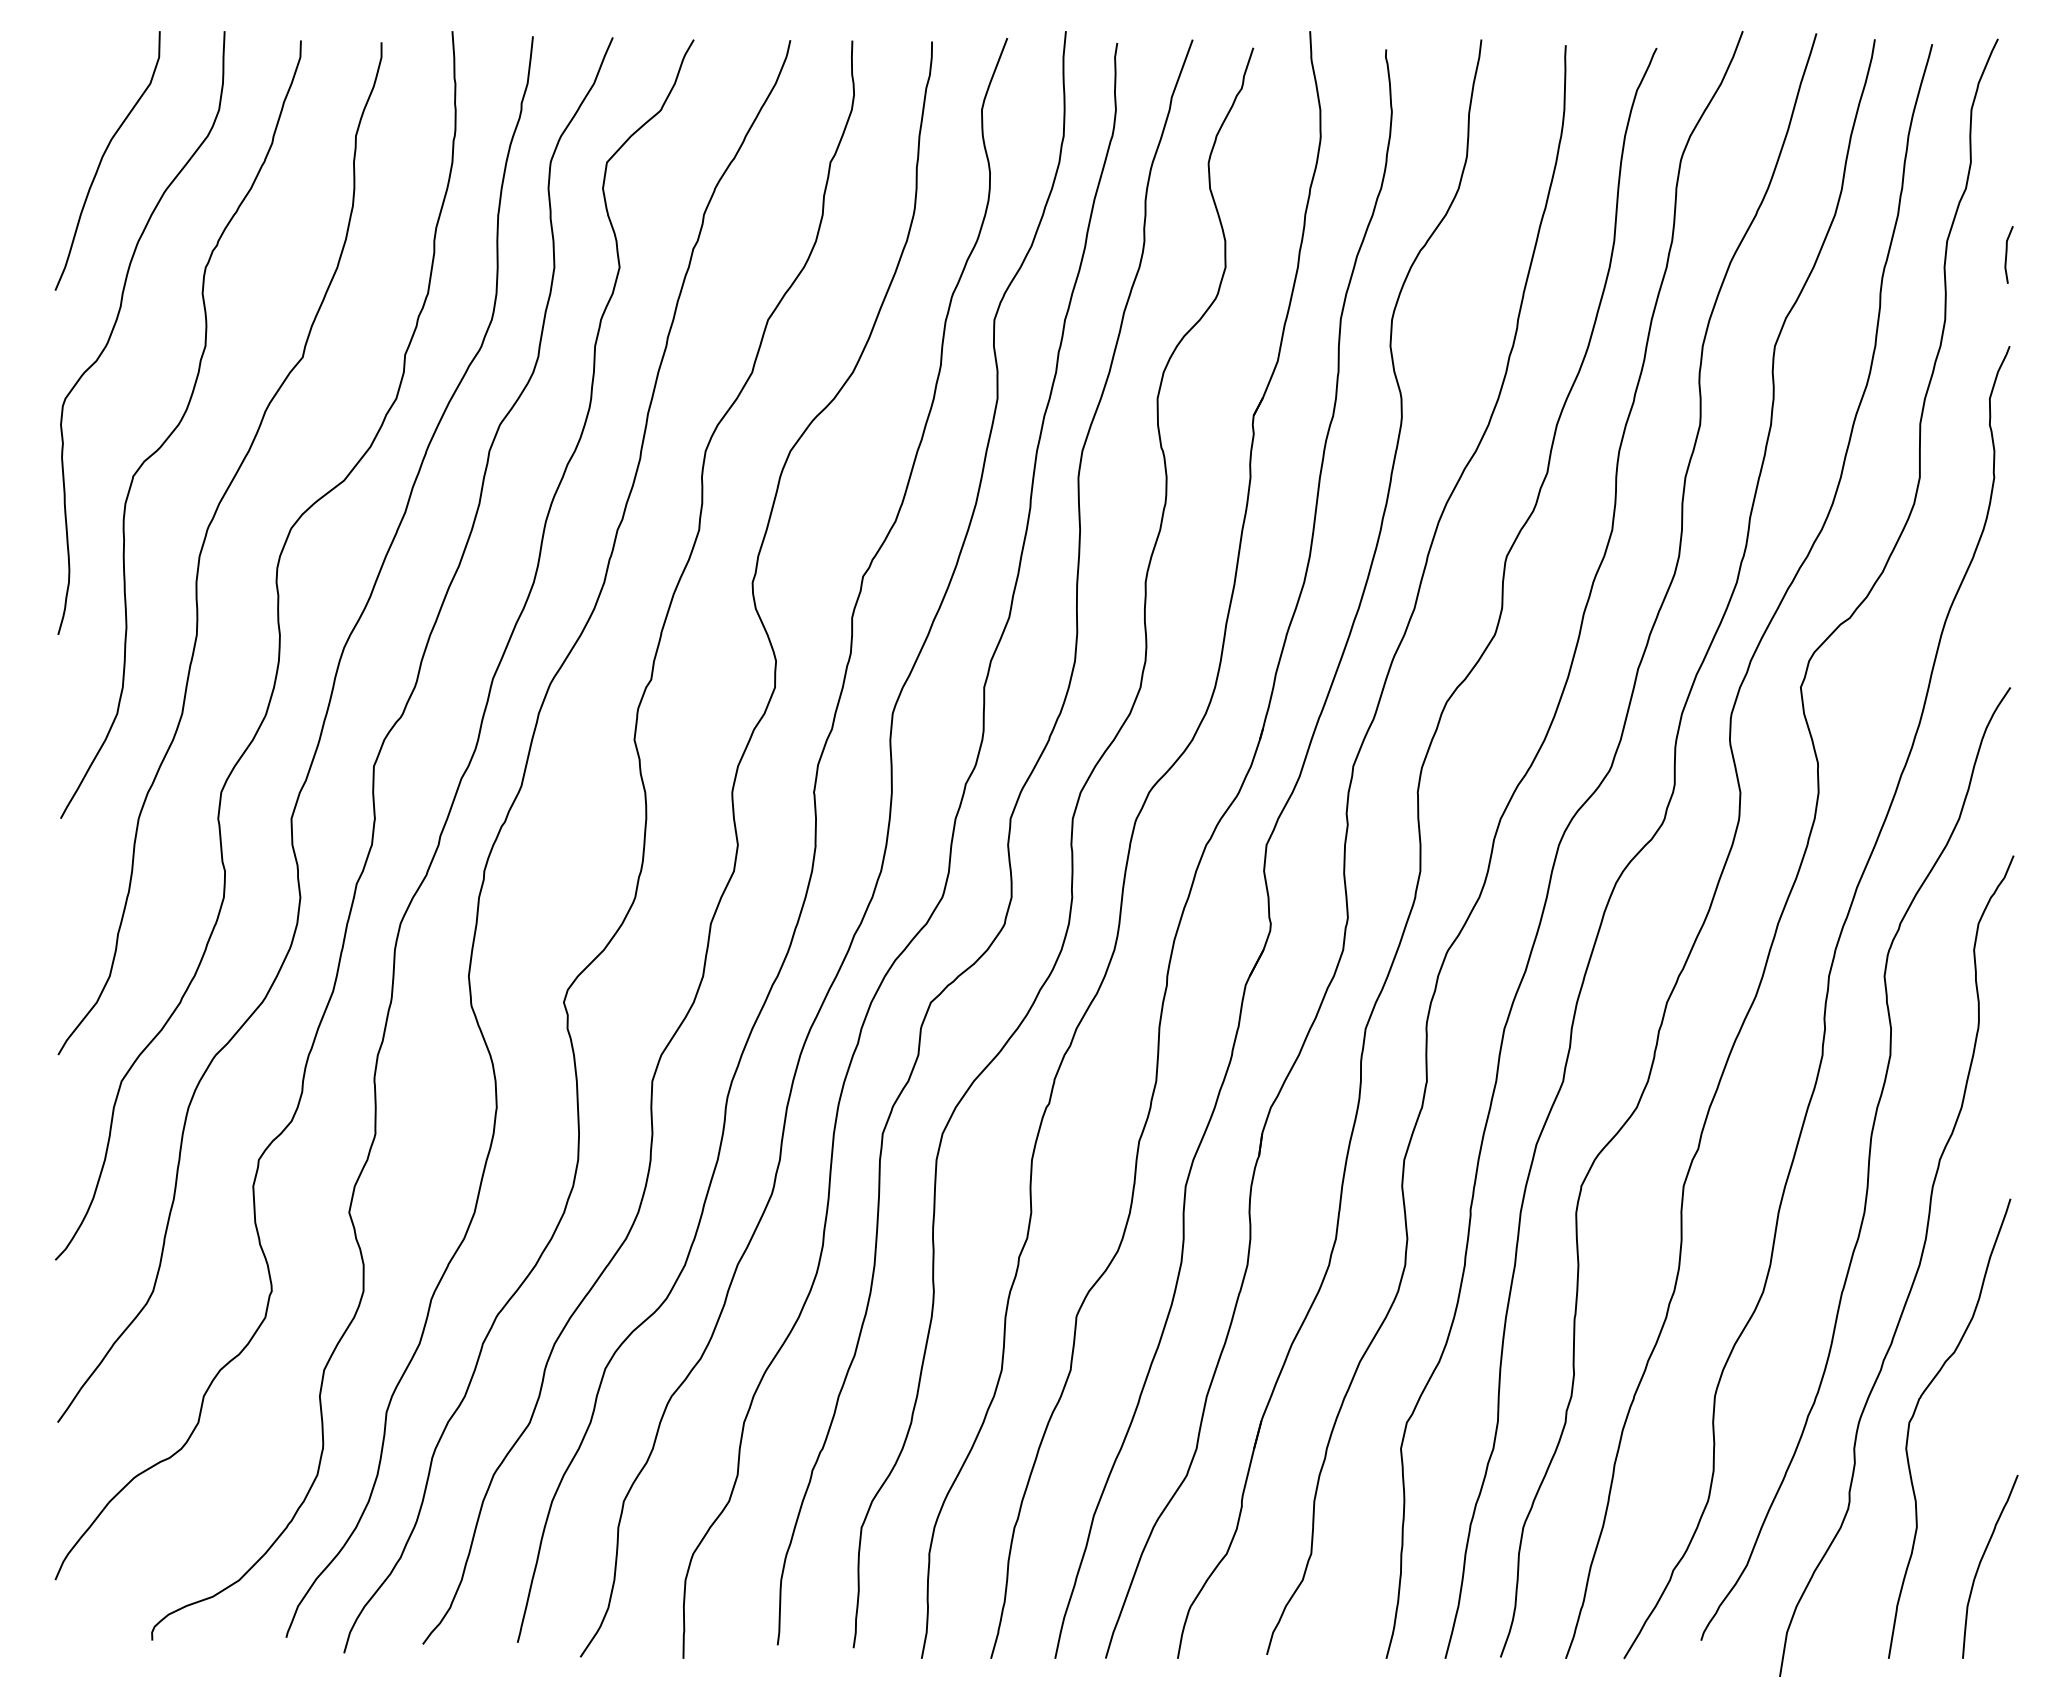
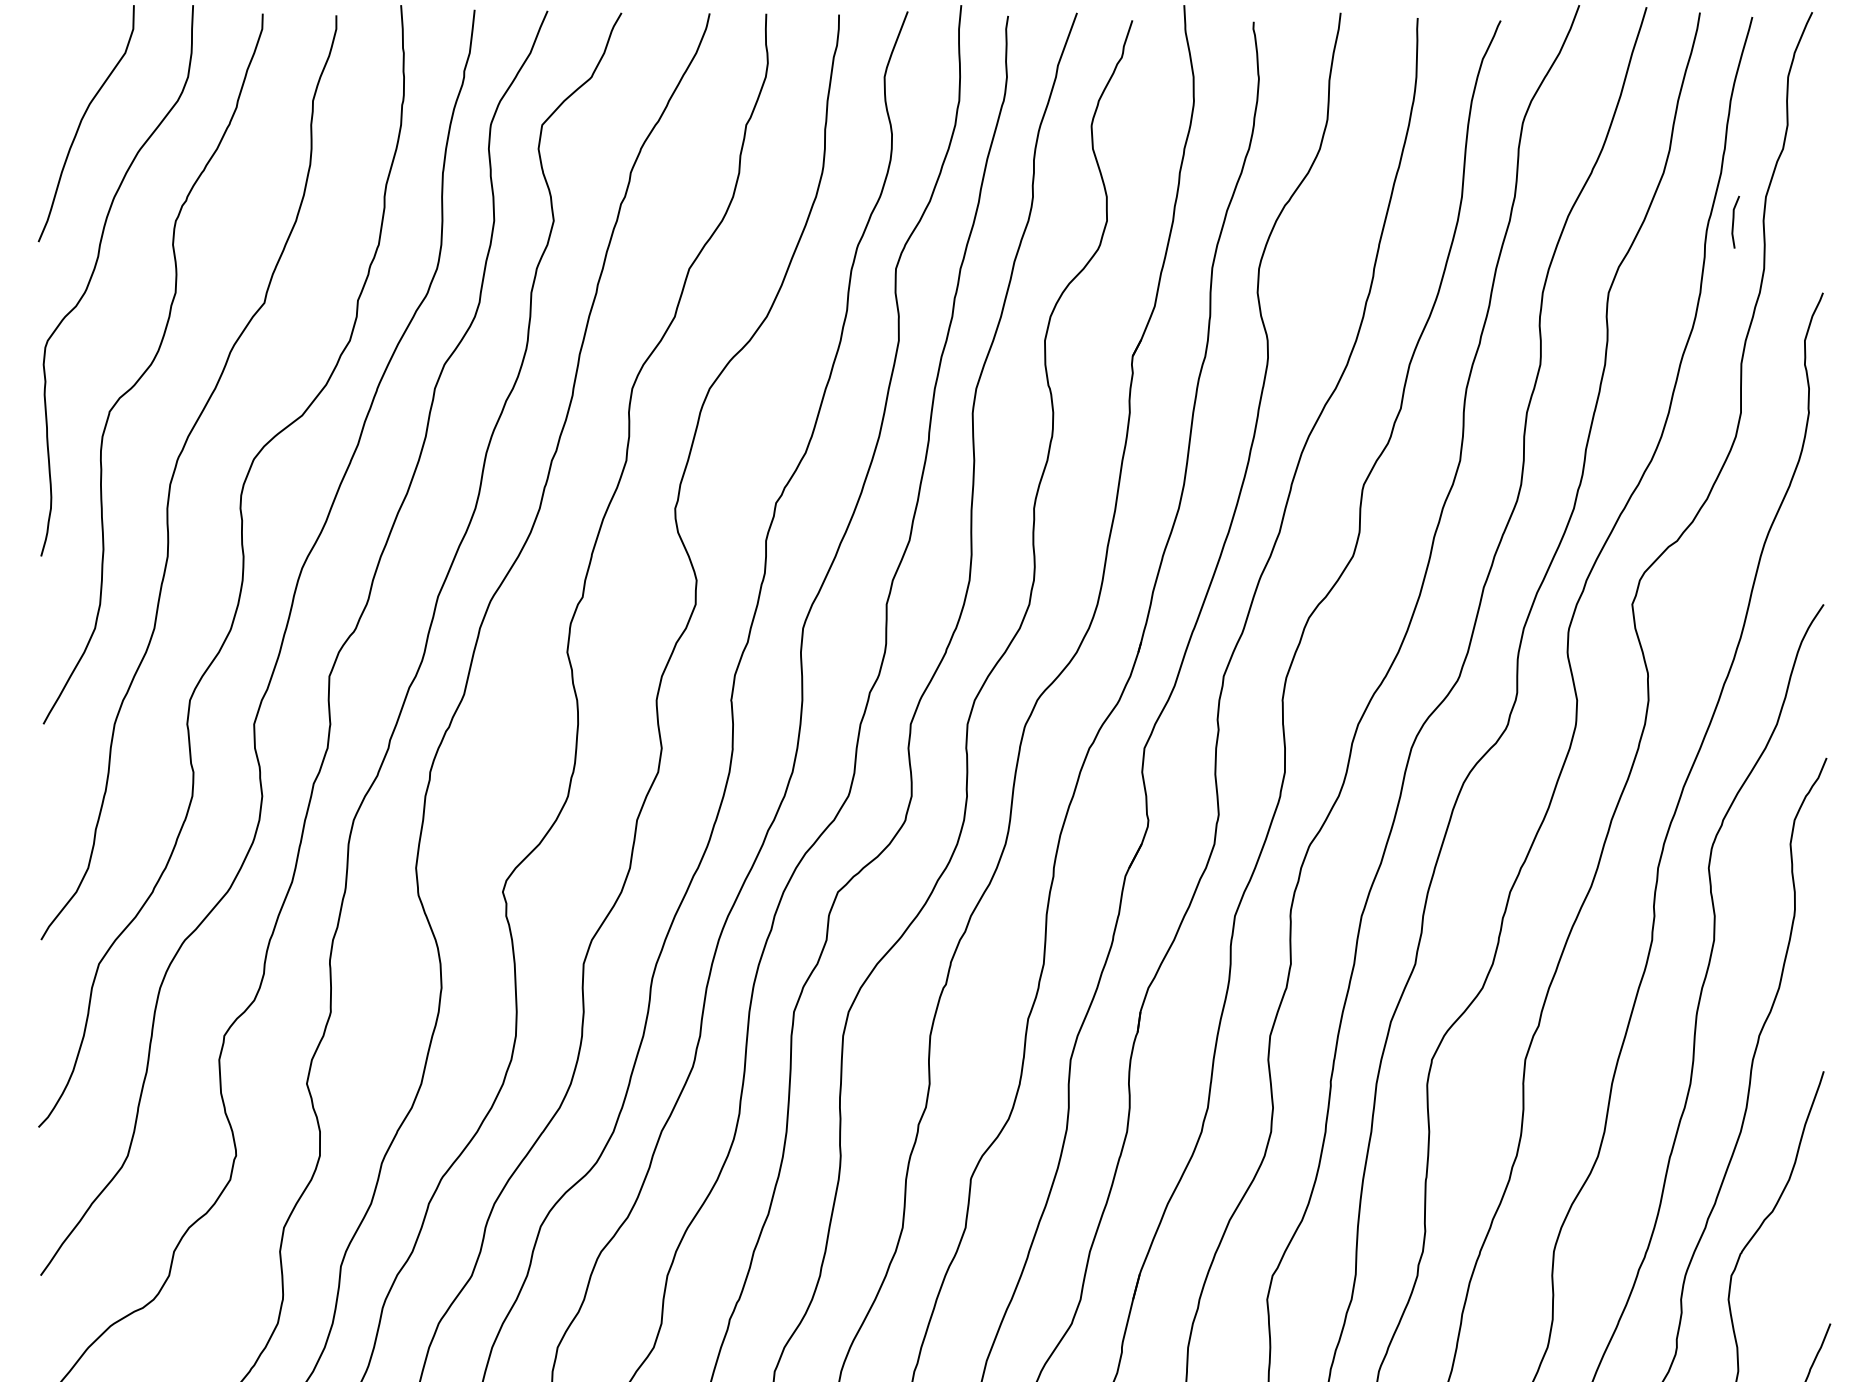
line: (2007, 254) -> (1734, 221), moved

